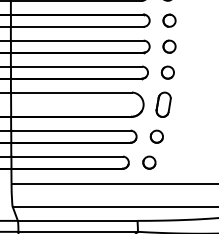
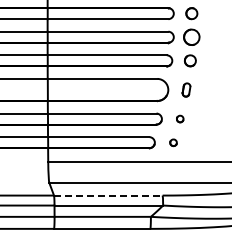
part: (169, 45) -> (191, 36), size x1.4
part: (163, 104) -> (186, 89), size x0.6
part: (155, 136) -> (179, 118), size x0.6
part: (149, 162) -> (173, 142), size x0.6
line: (77, 220) -> (108, 195), solid -> dashed

